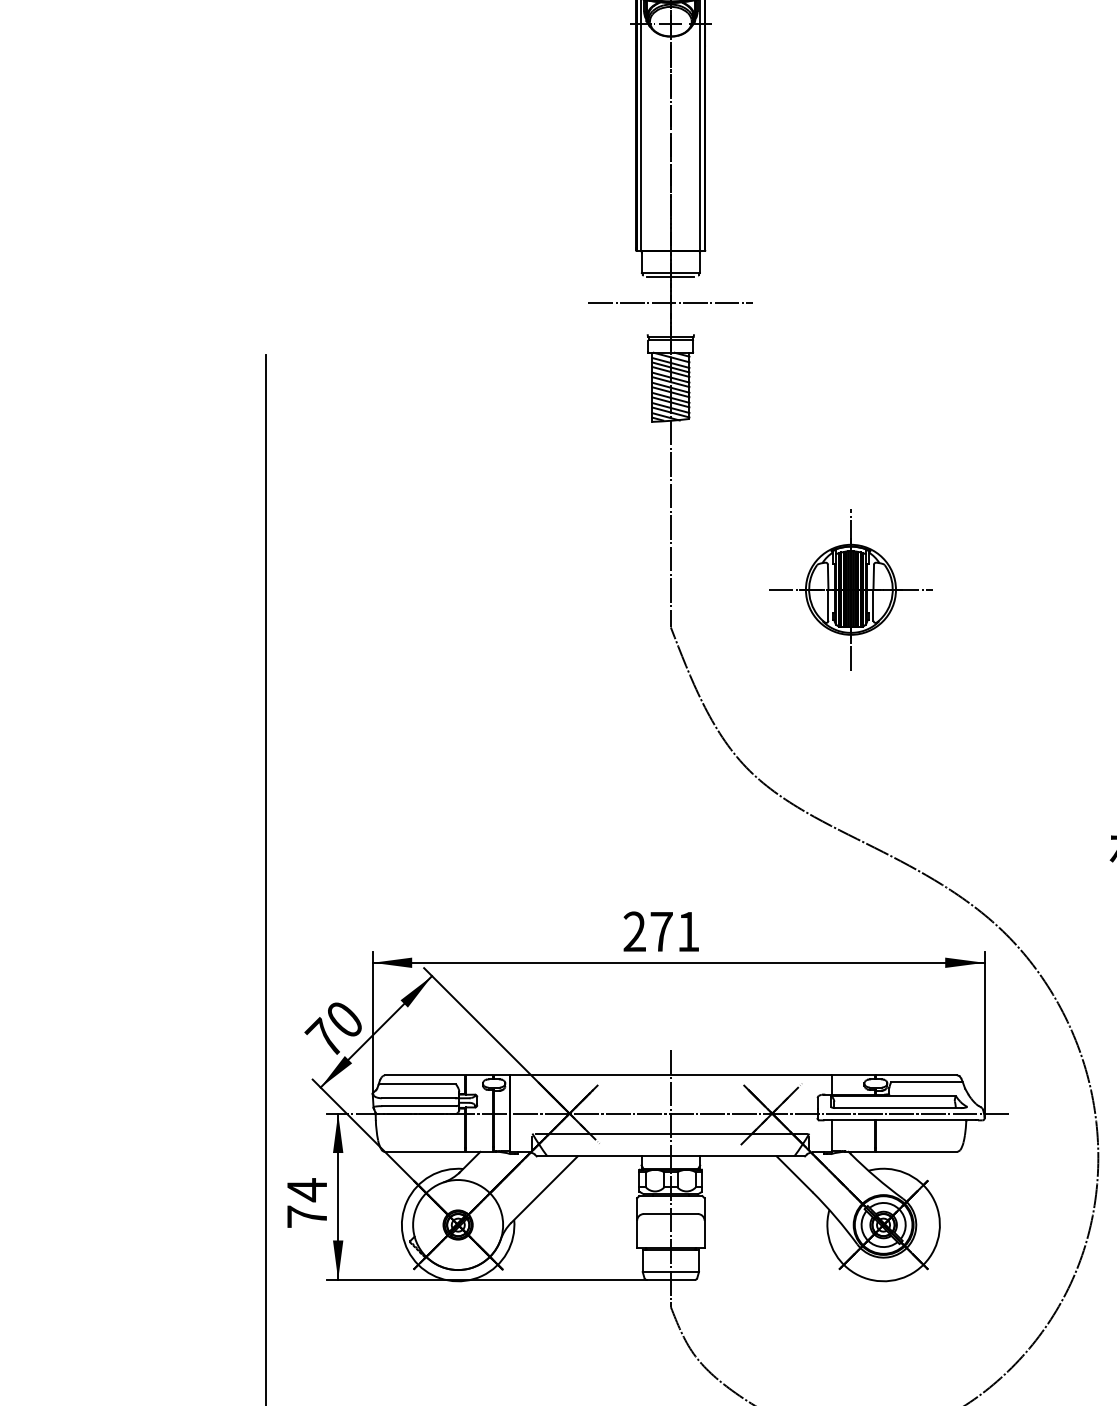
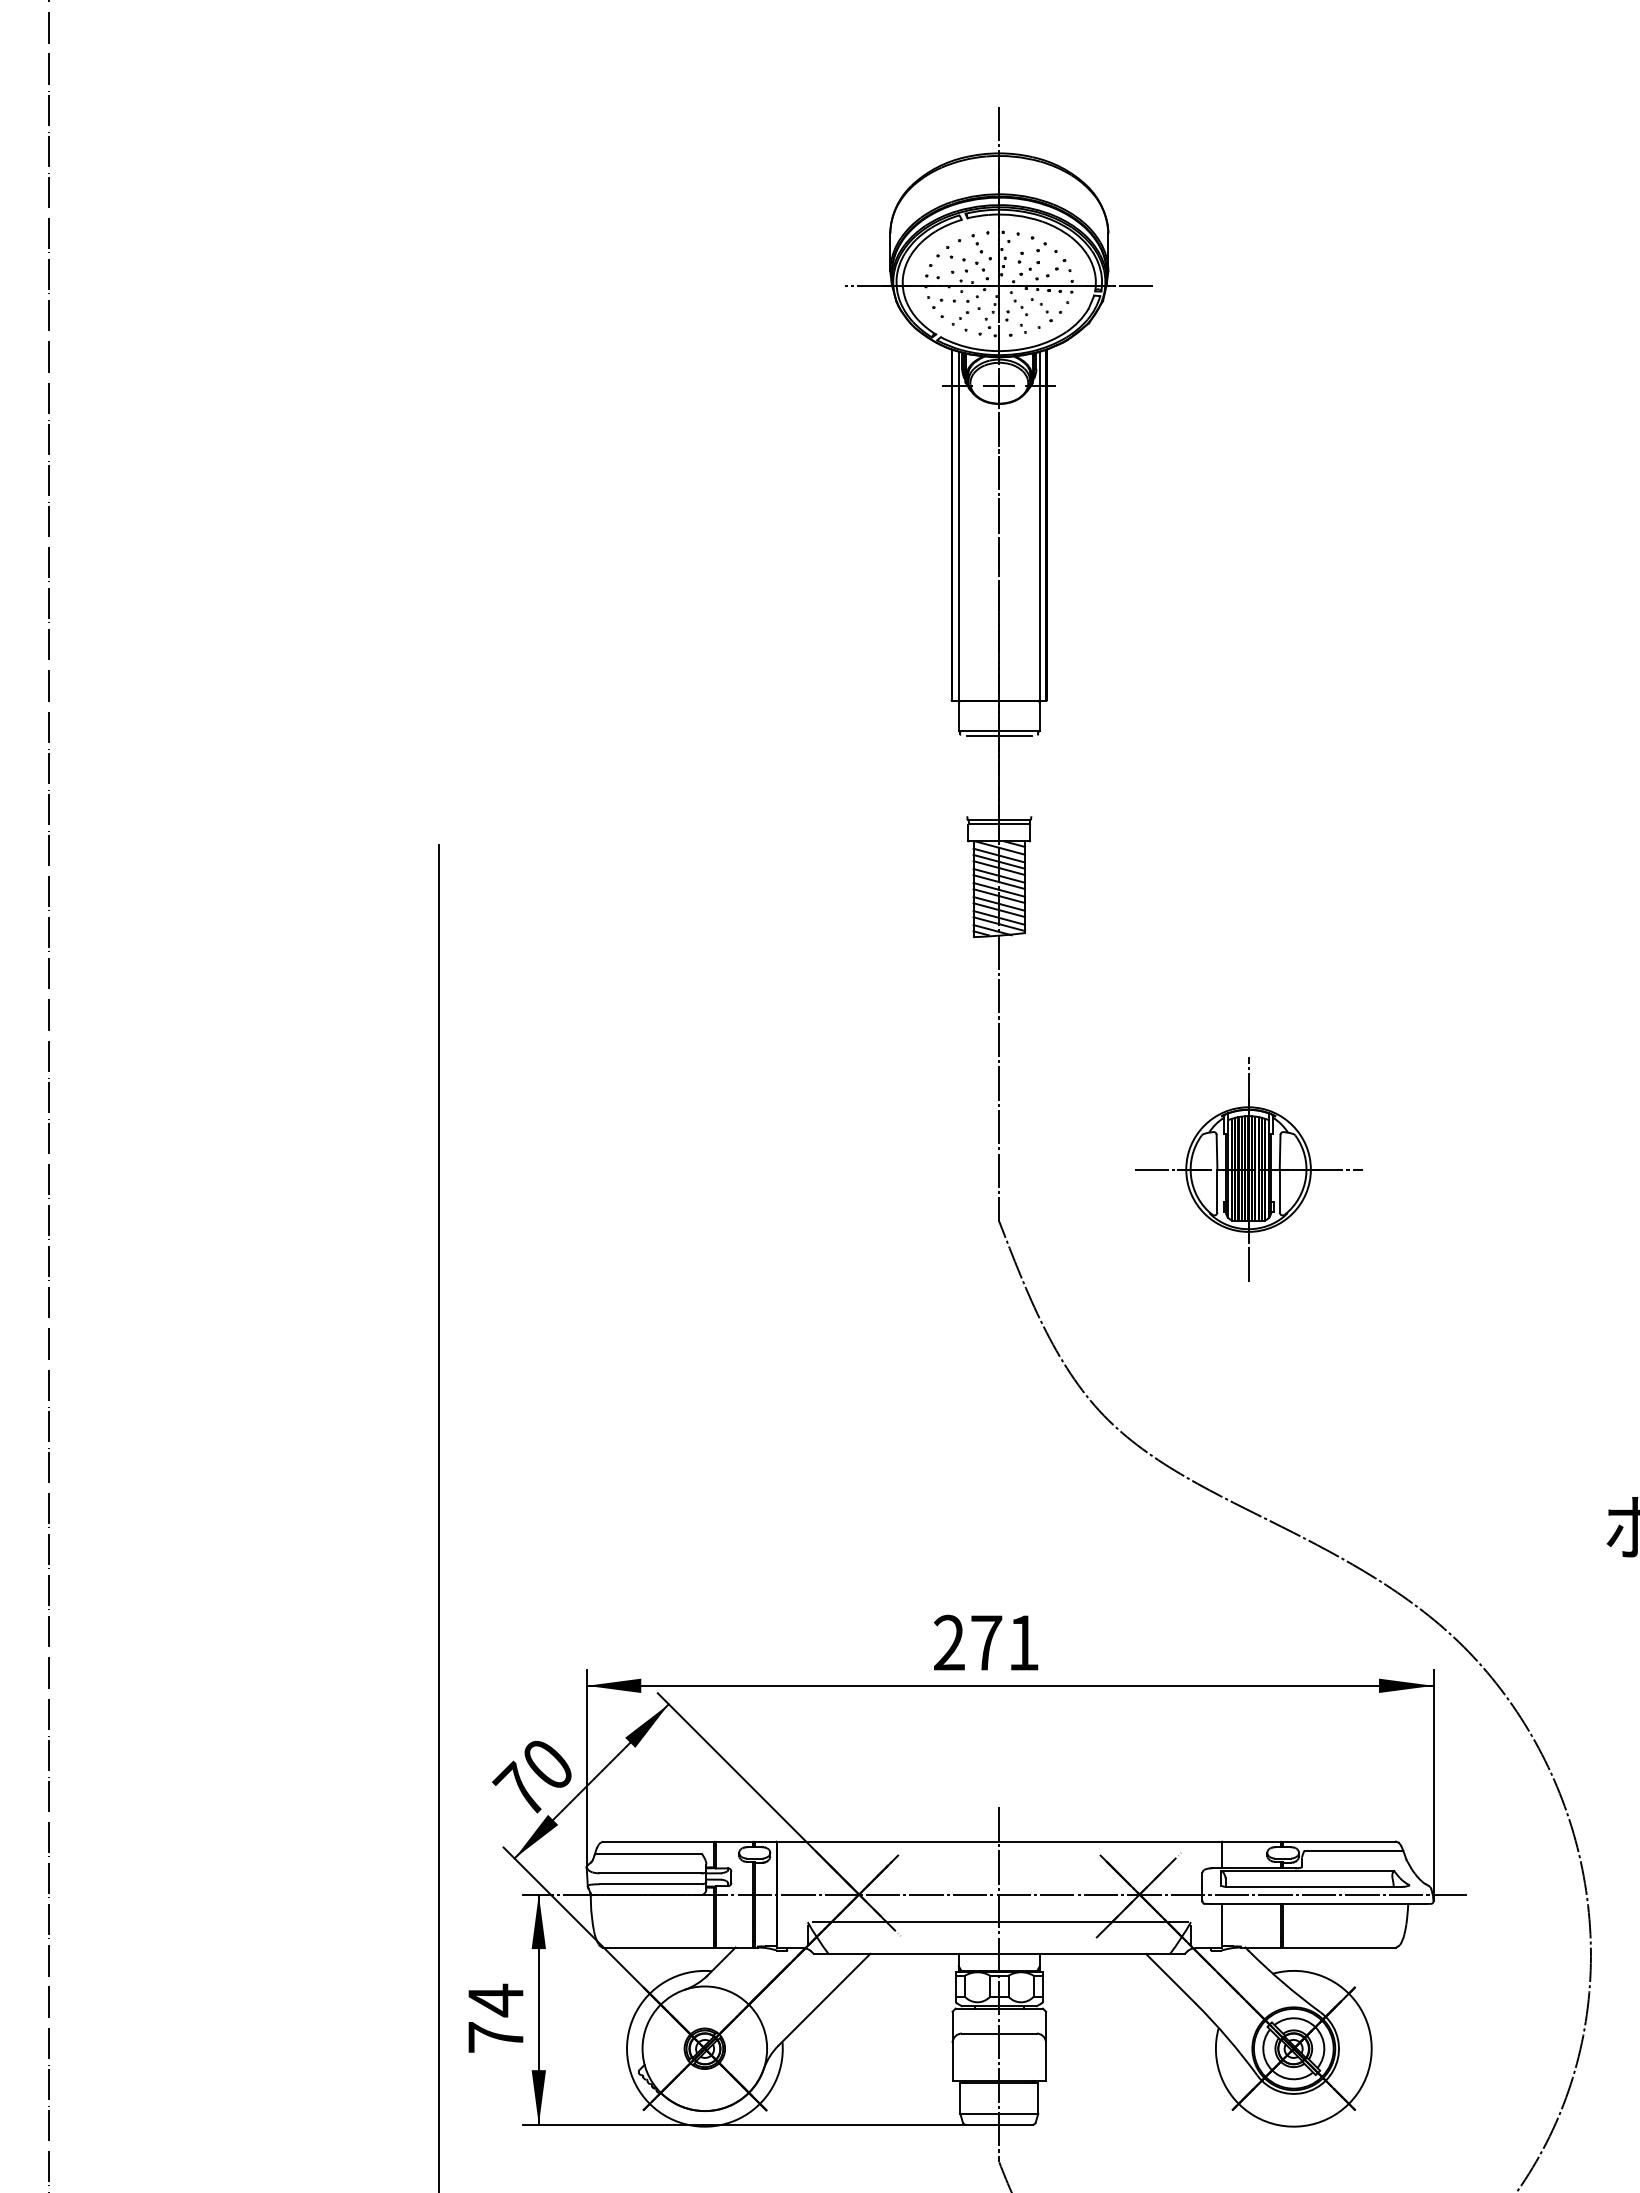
line: (671, 302) -> (999, 772), removed

